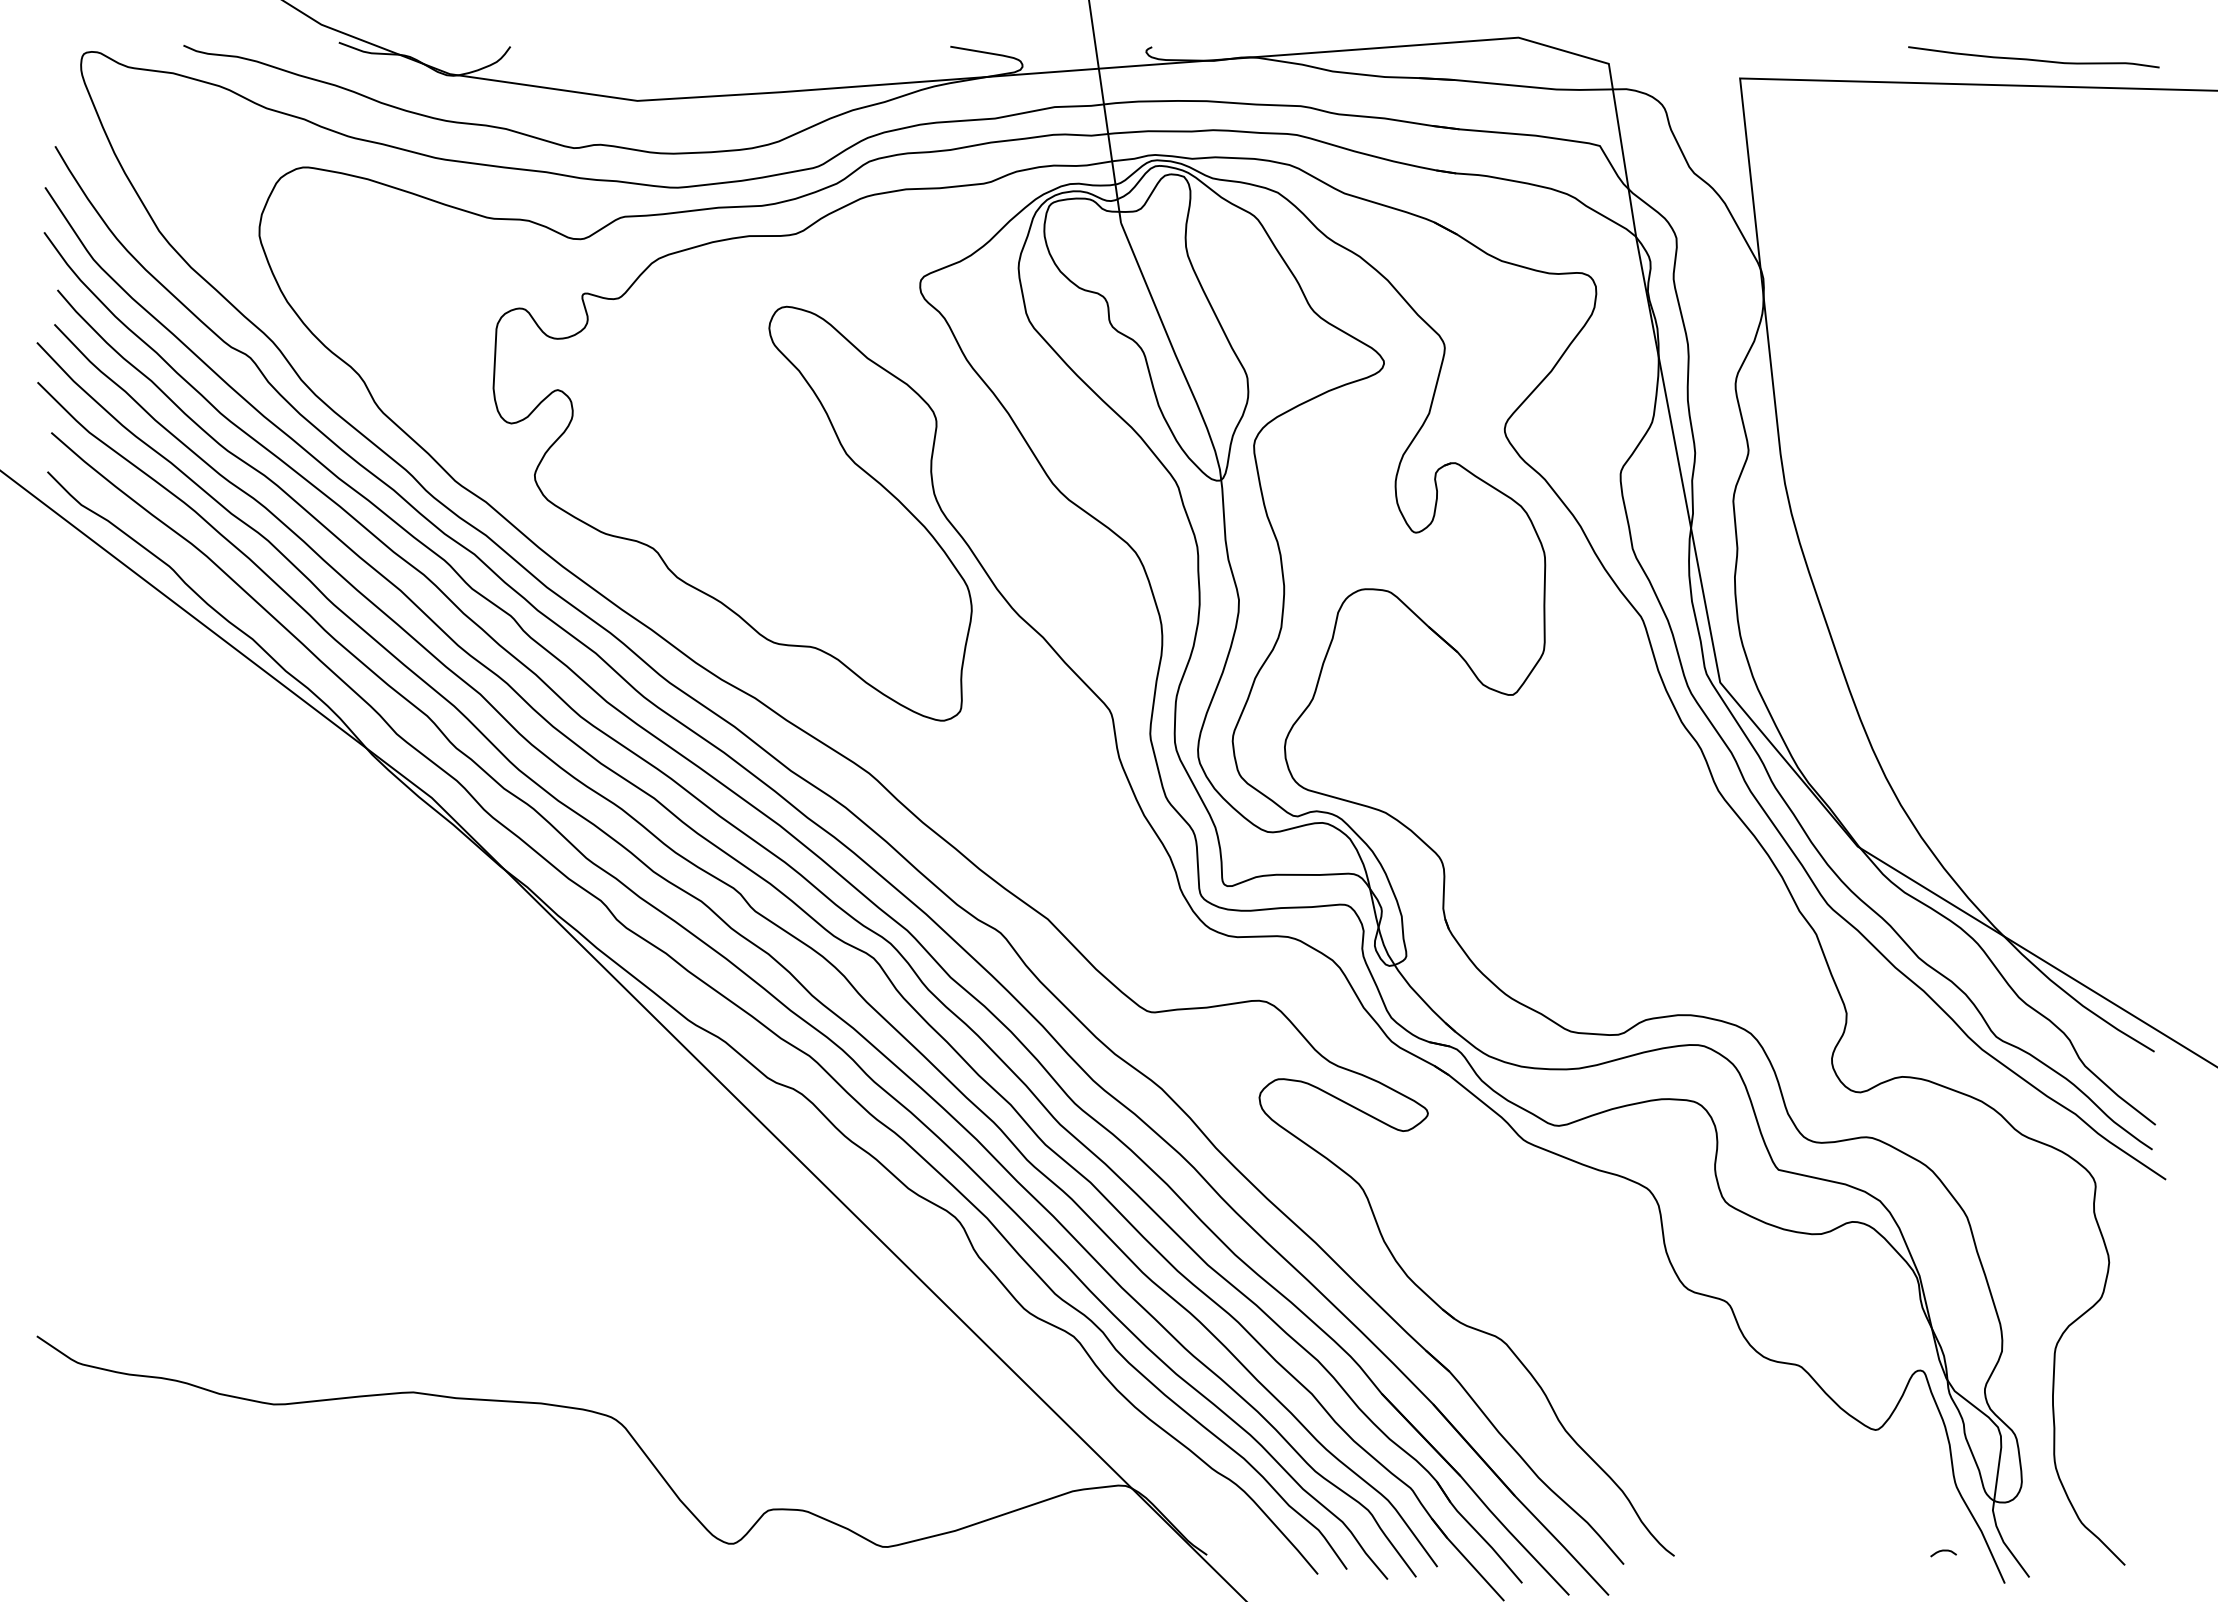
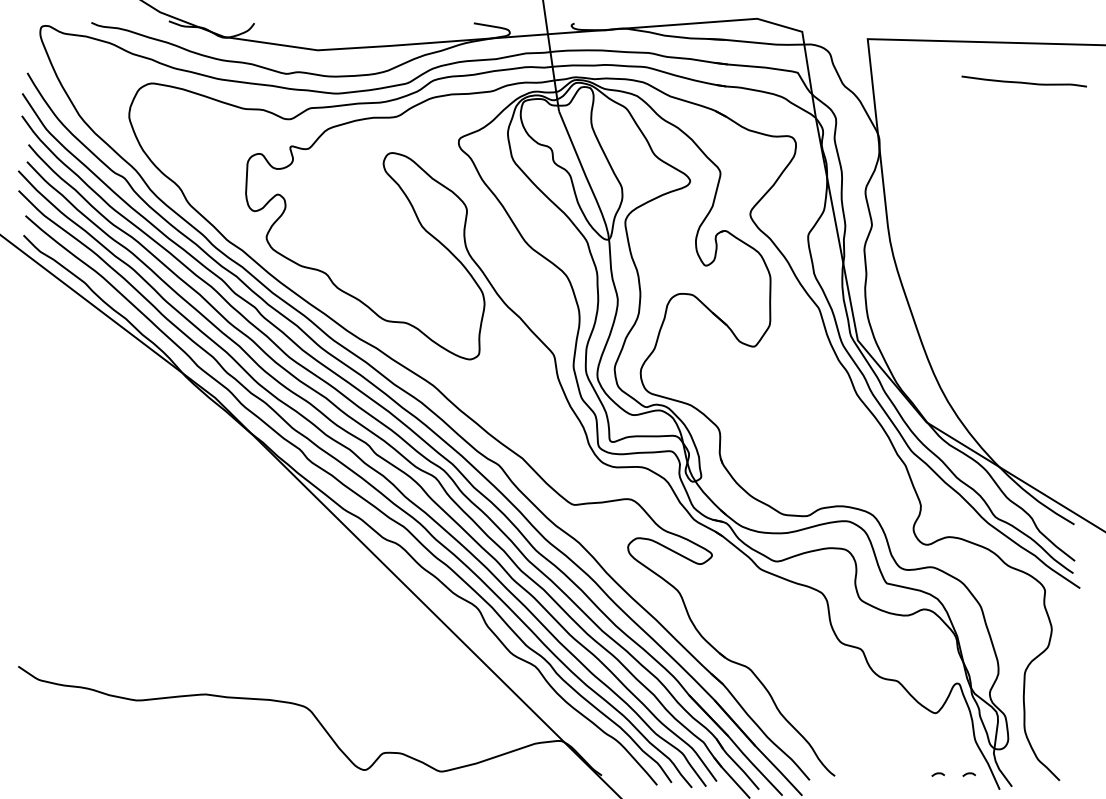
curve: (2030, 57) -> (1022, 81), moved
curve: (1879, 1552) -> (937, 774), added

